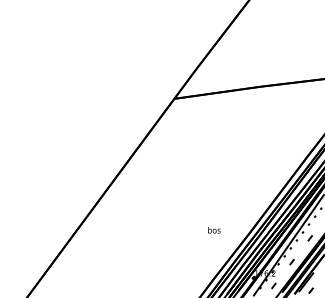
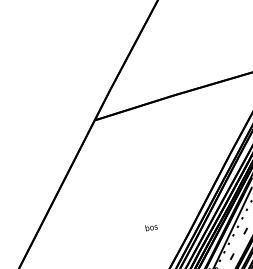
text: (214, 230) -> (151, 227), moved

